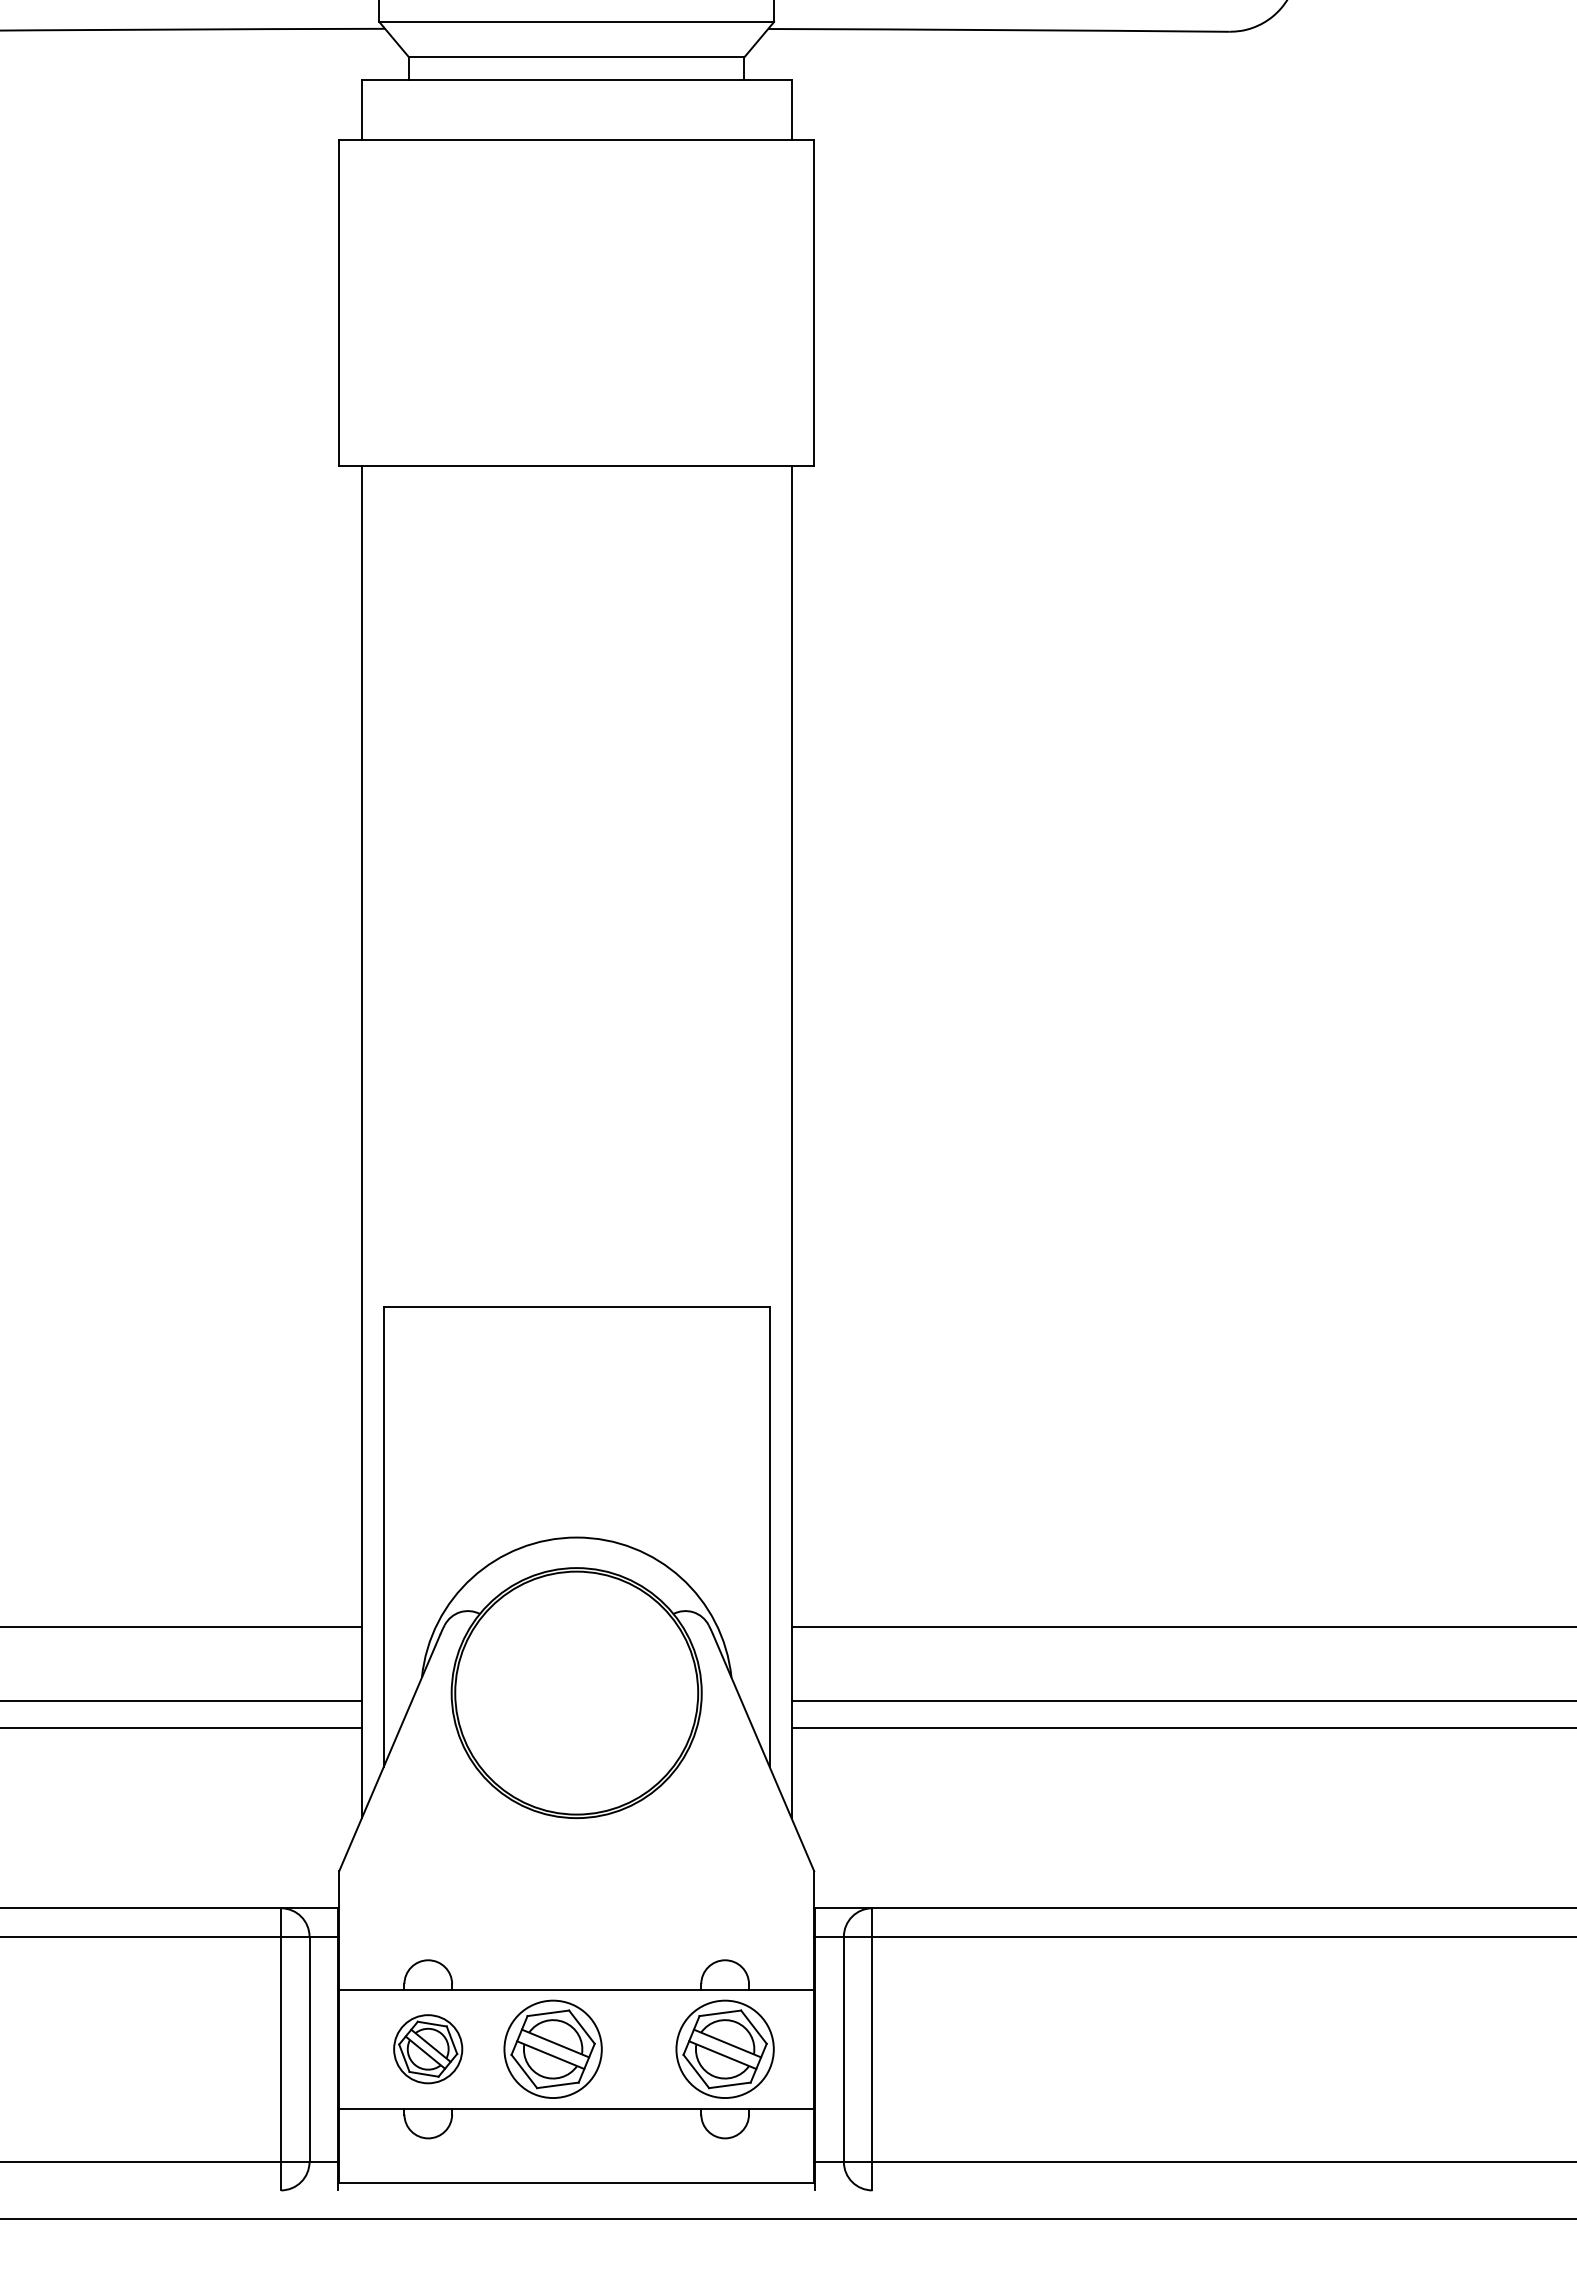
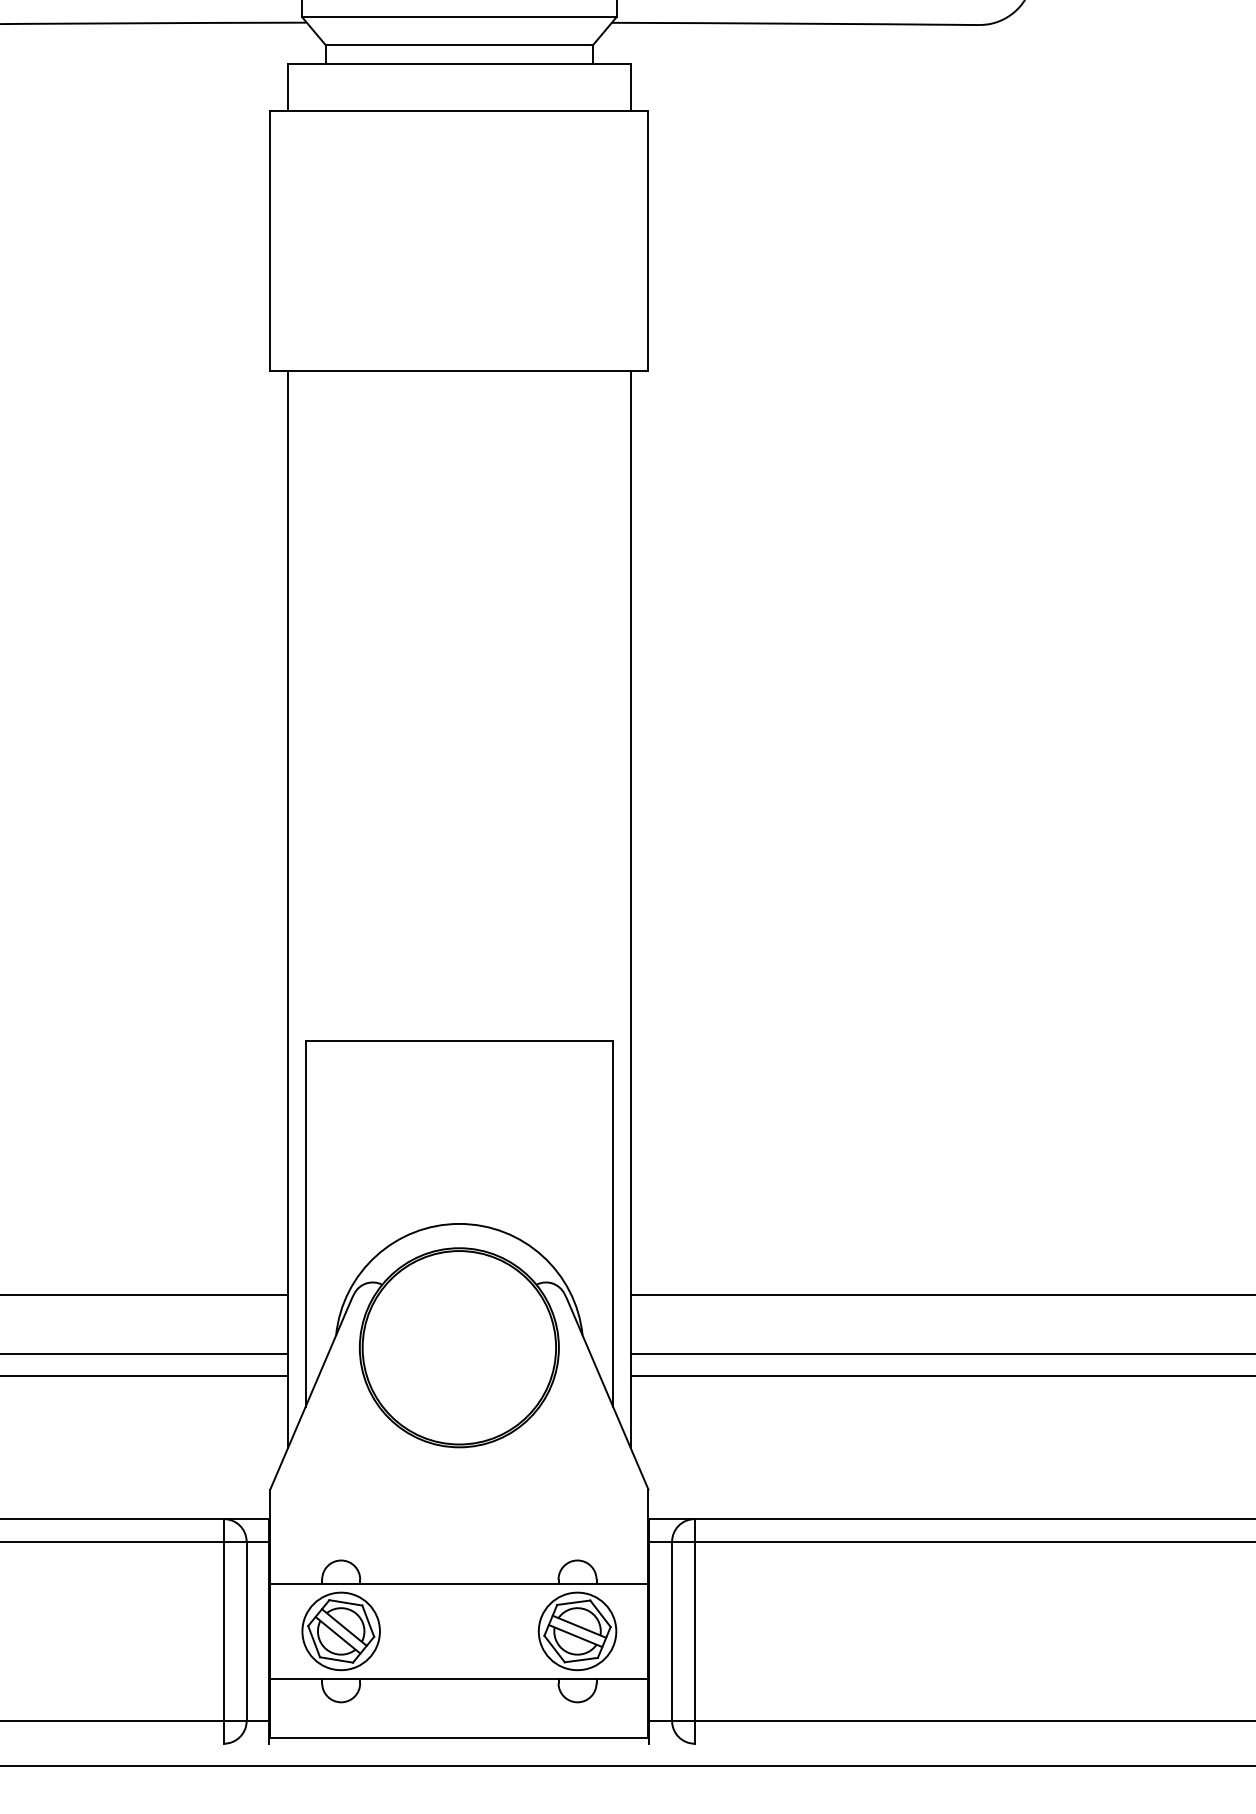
part: (427, 2048) -> (340, 1630), size x1.43
part: (552, 2048) -> (440, 1630), removed

